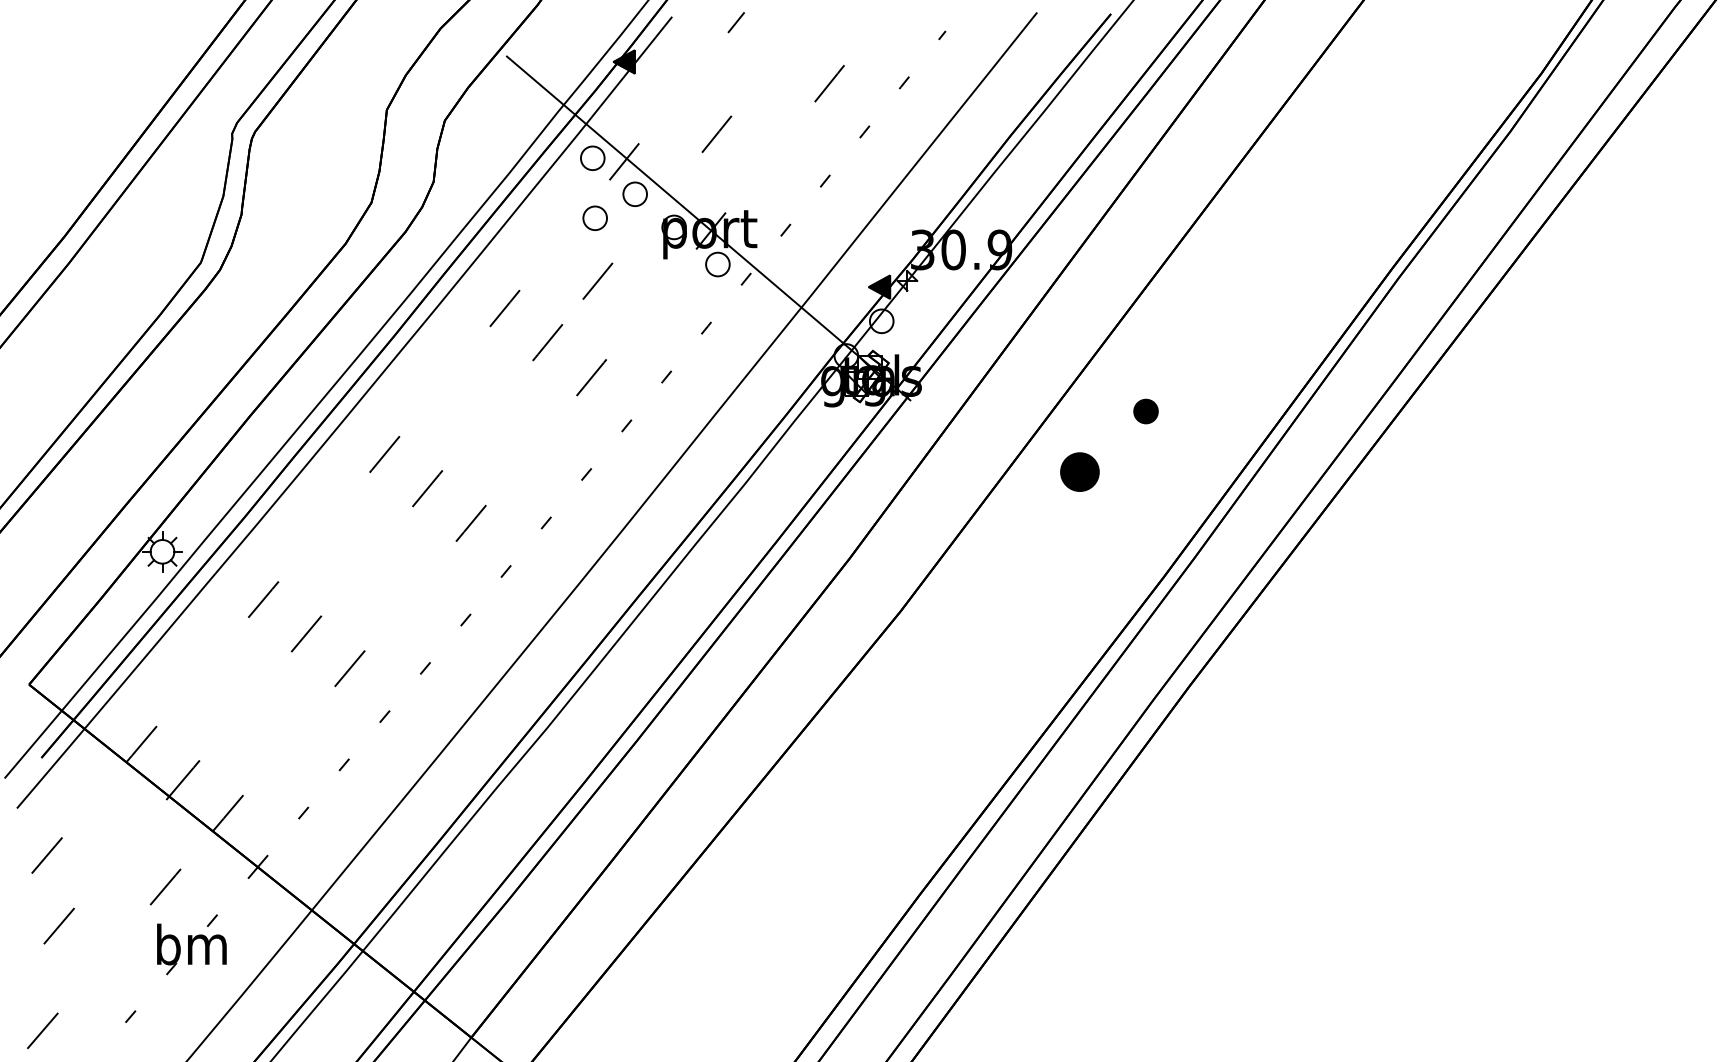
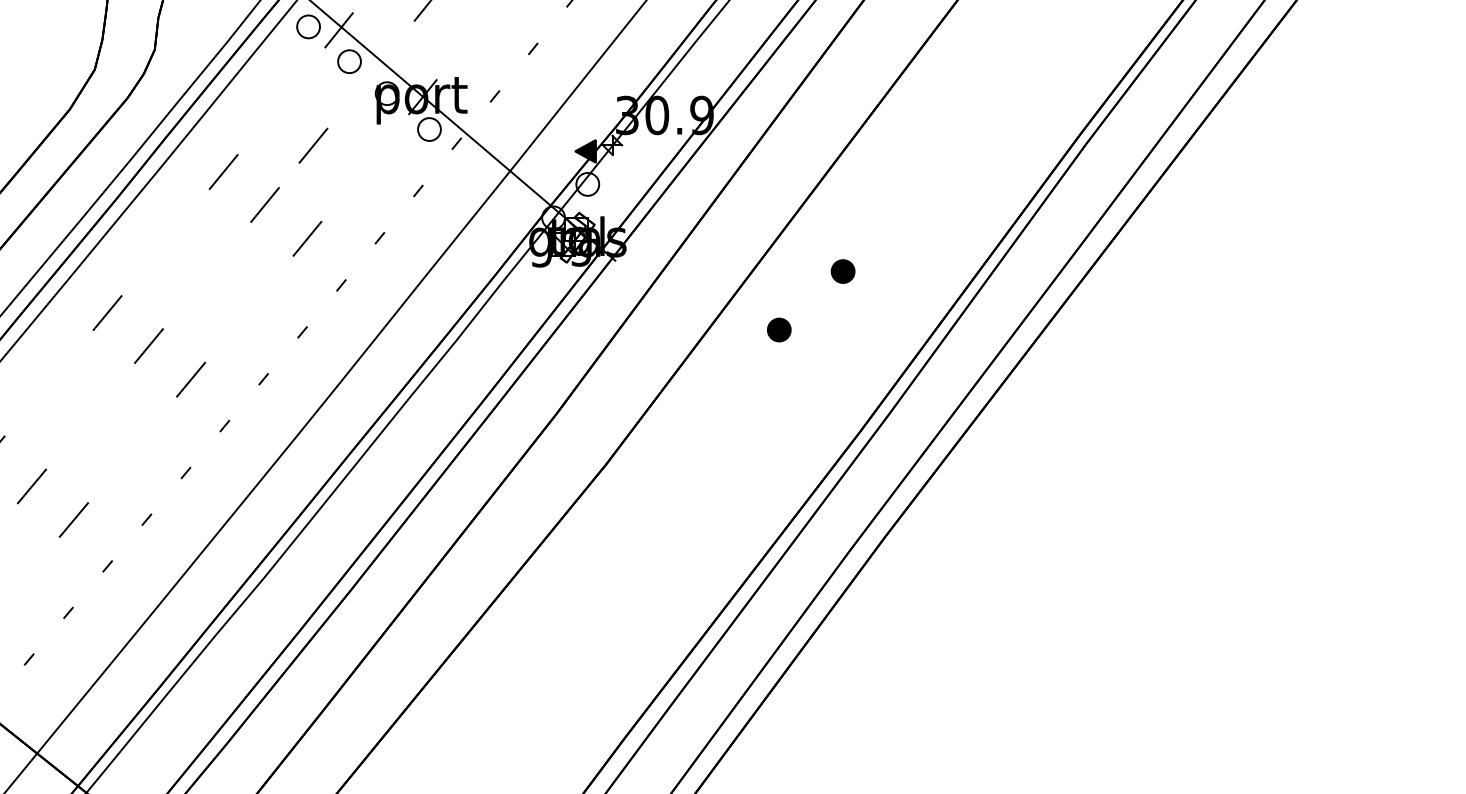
part: (594, 217) -> (310, 84), removed
part: (1079, 471) -> (778, 329), size x0.62

